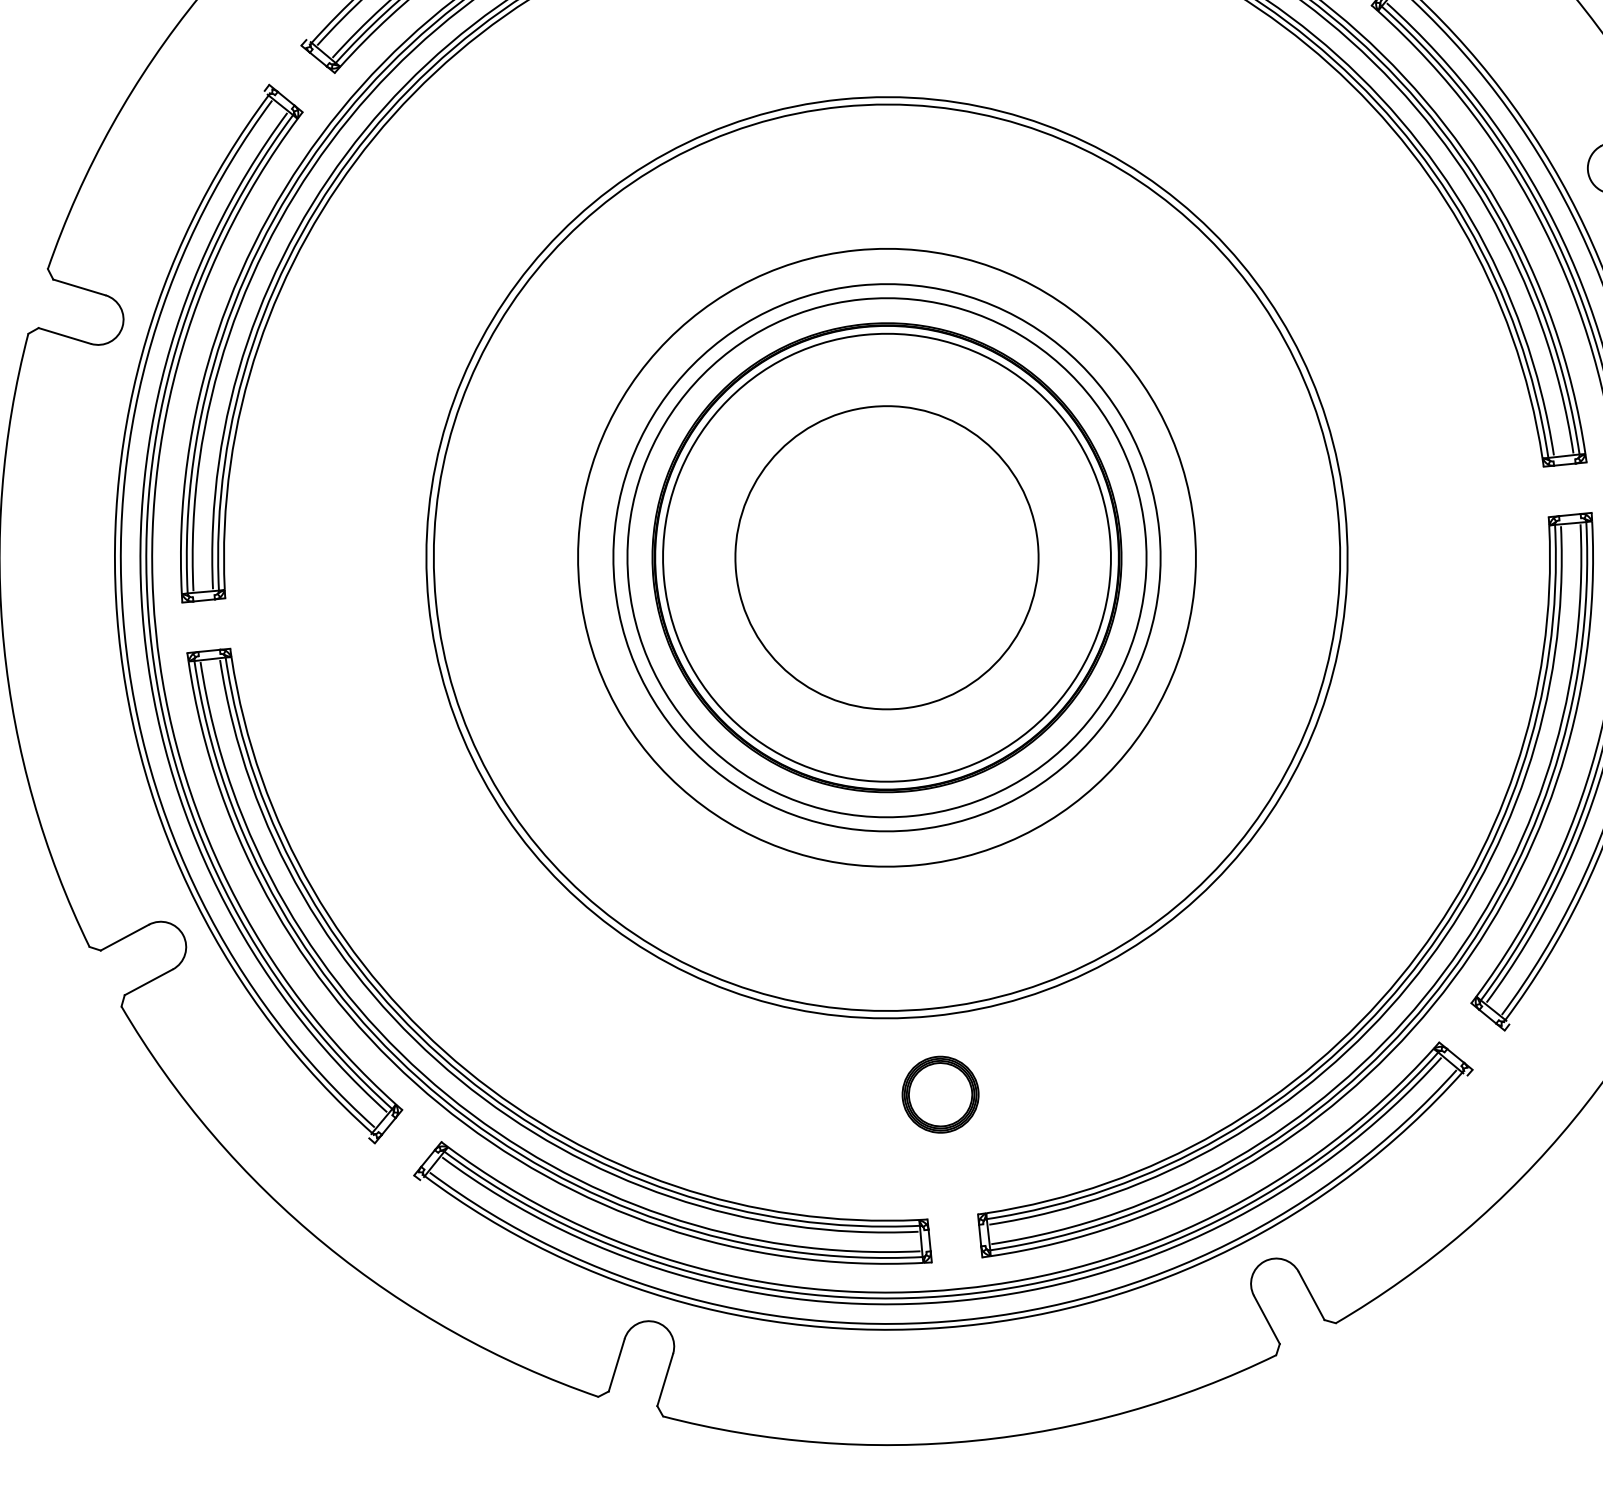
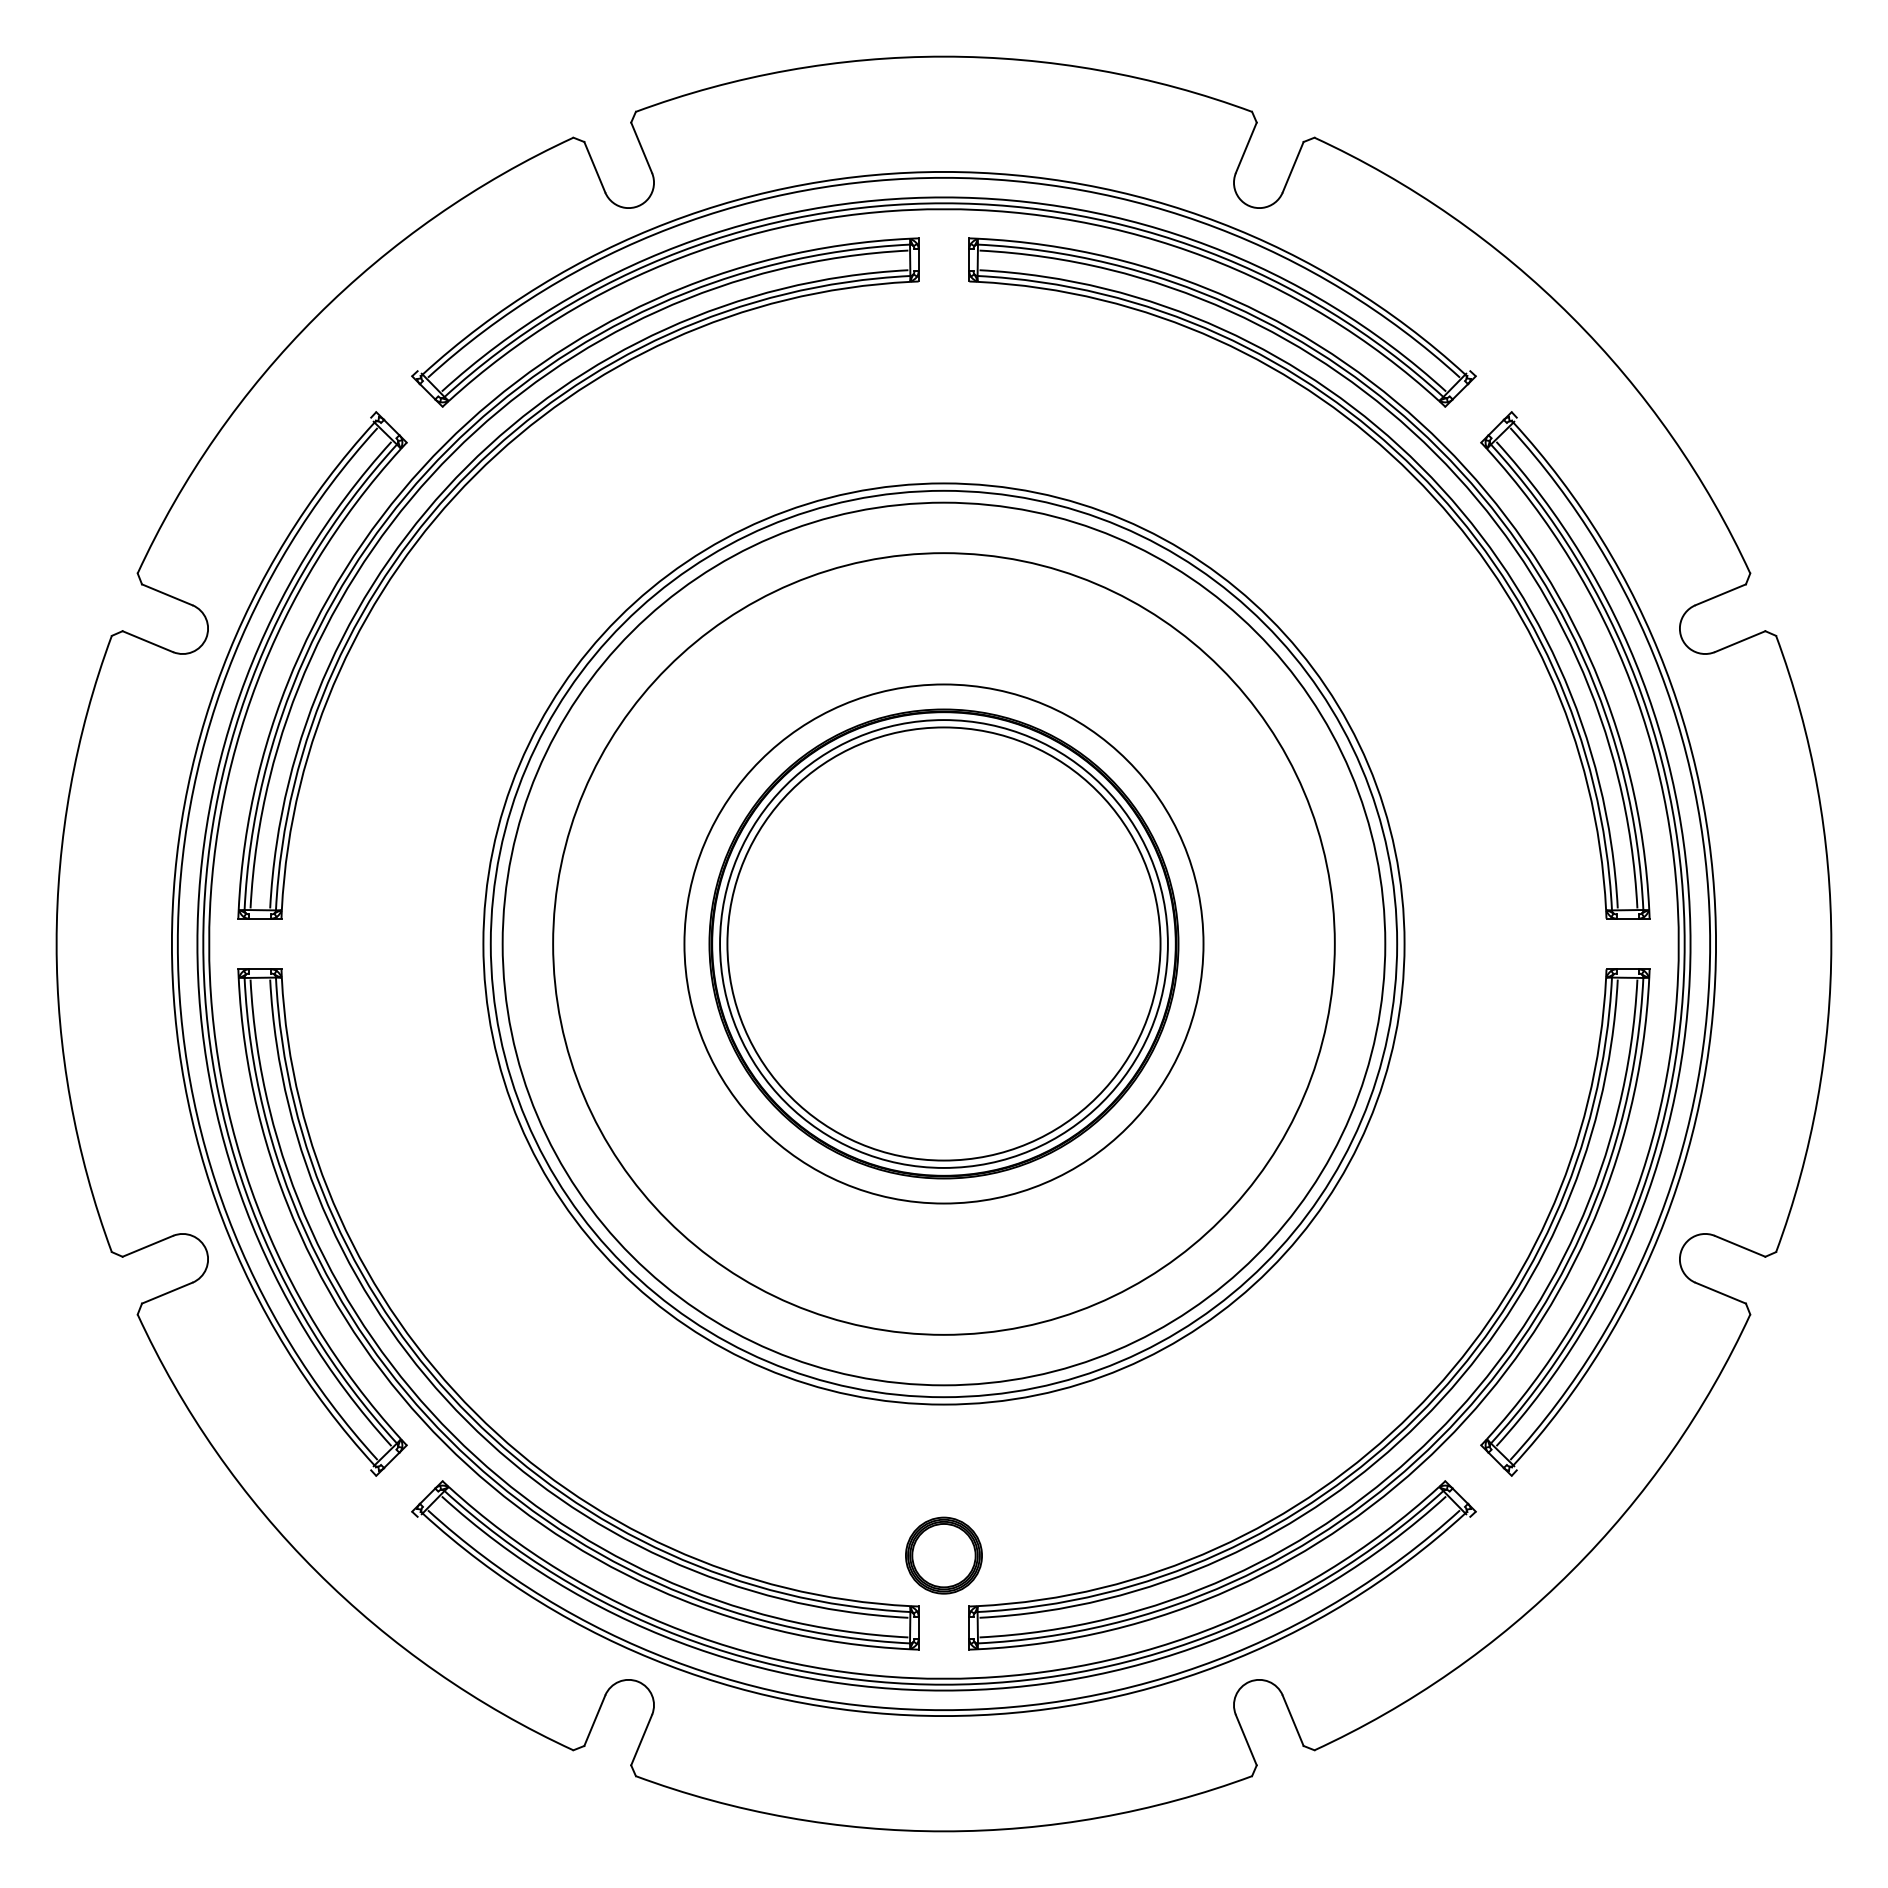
circle: (886, 557) -> (943, 943), size x1.43
circle: (886, 557) -> (943, 943), size x1.43
circle: (886, 557) -> (943, 943), size x1.43
part: (940, 1094) -> (943, 1555), moved

